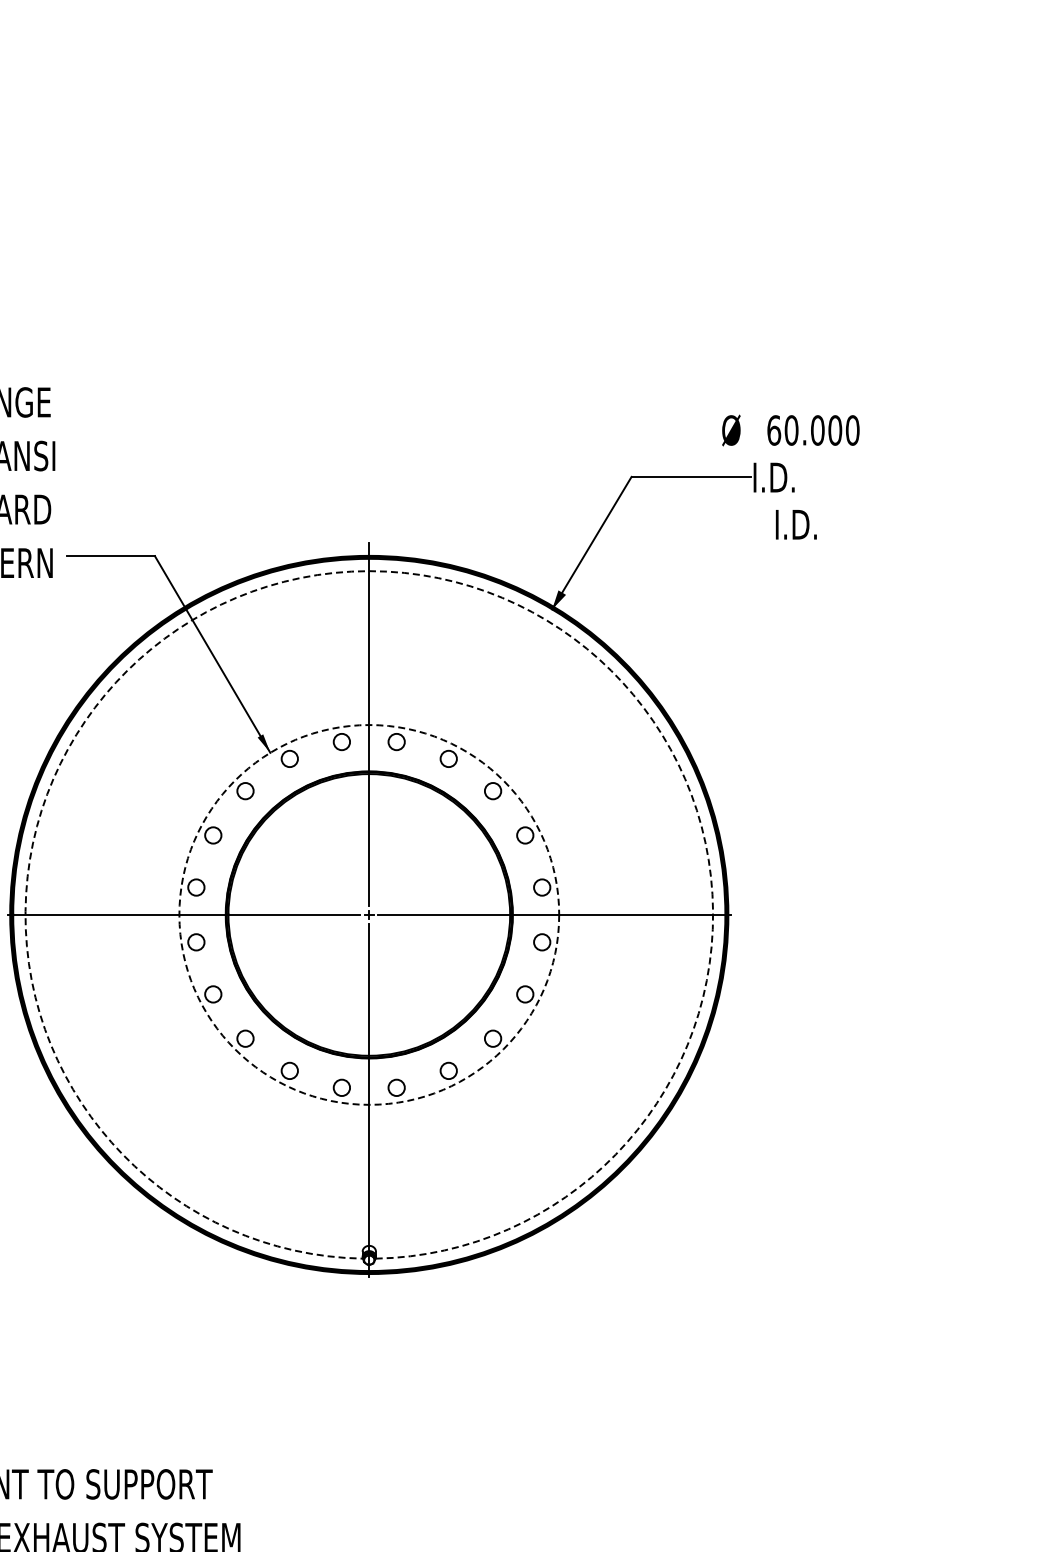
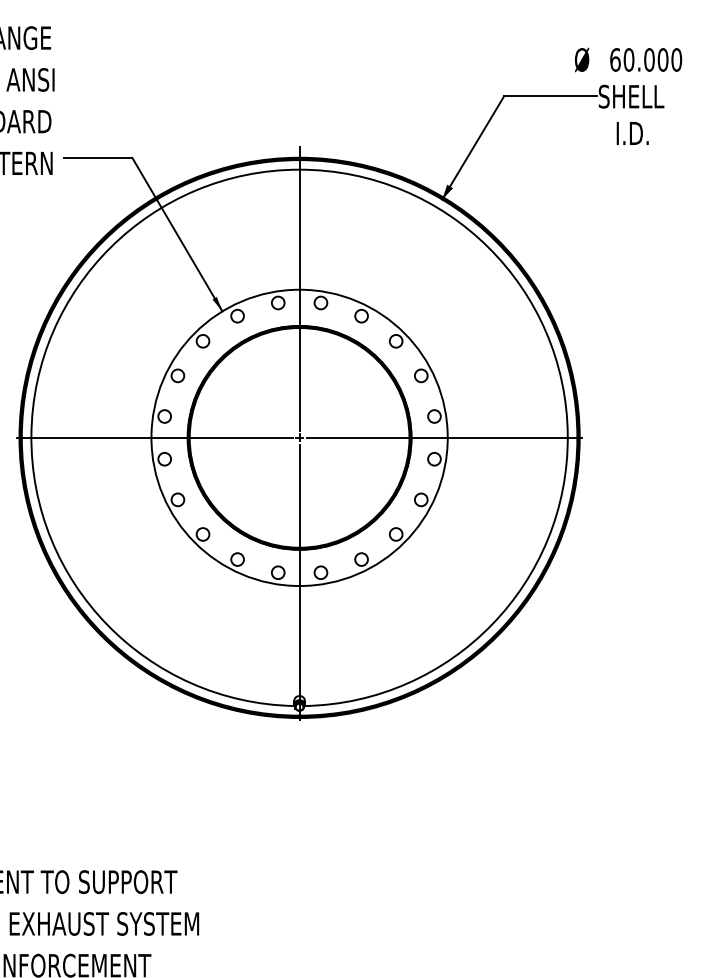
text: (794, 477) -> (631, 96), I.D. -> SHELL
arc: (369, 571) -> (299, 169), dashed -> solid
circle: (369, 914) -> (299, 437), dashed -> solid

